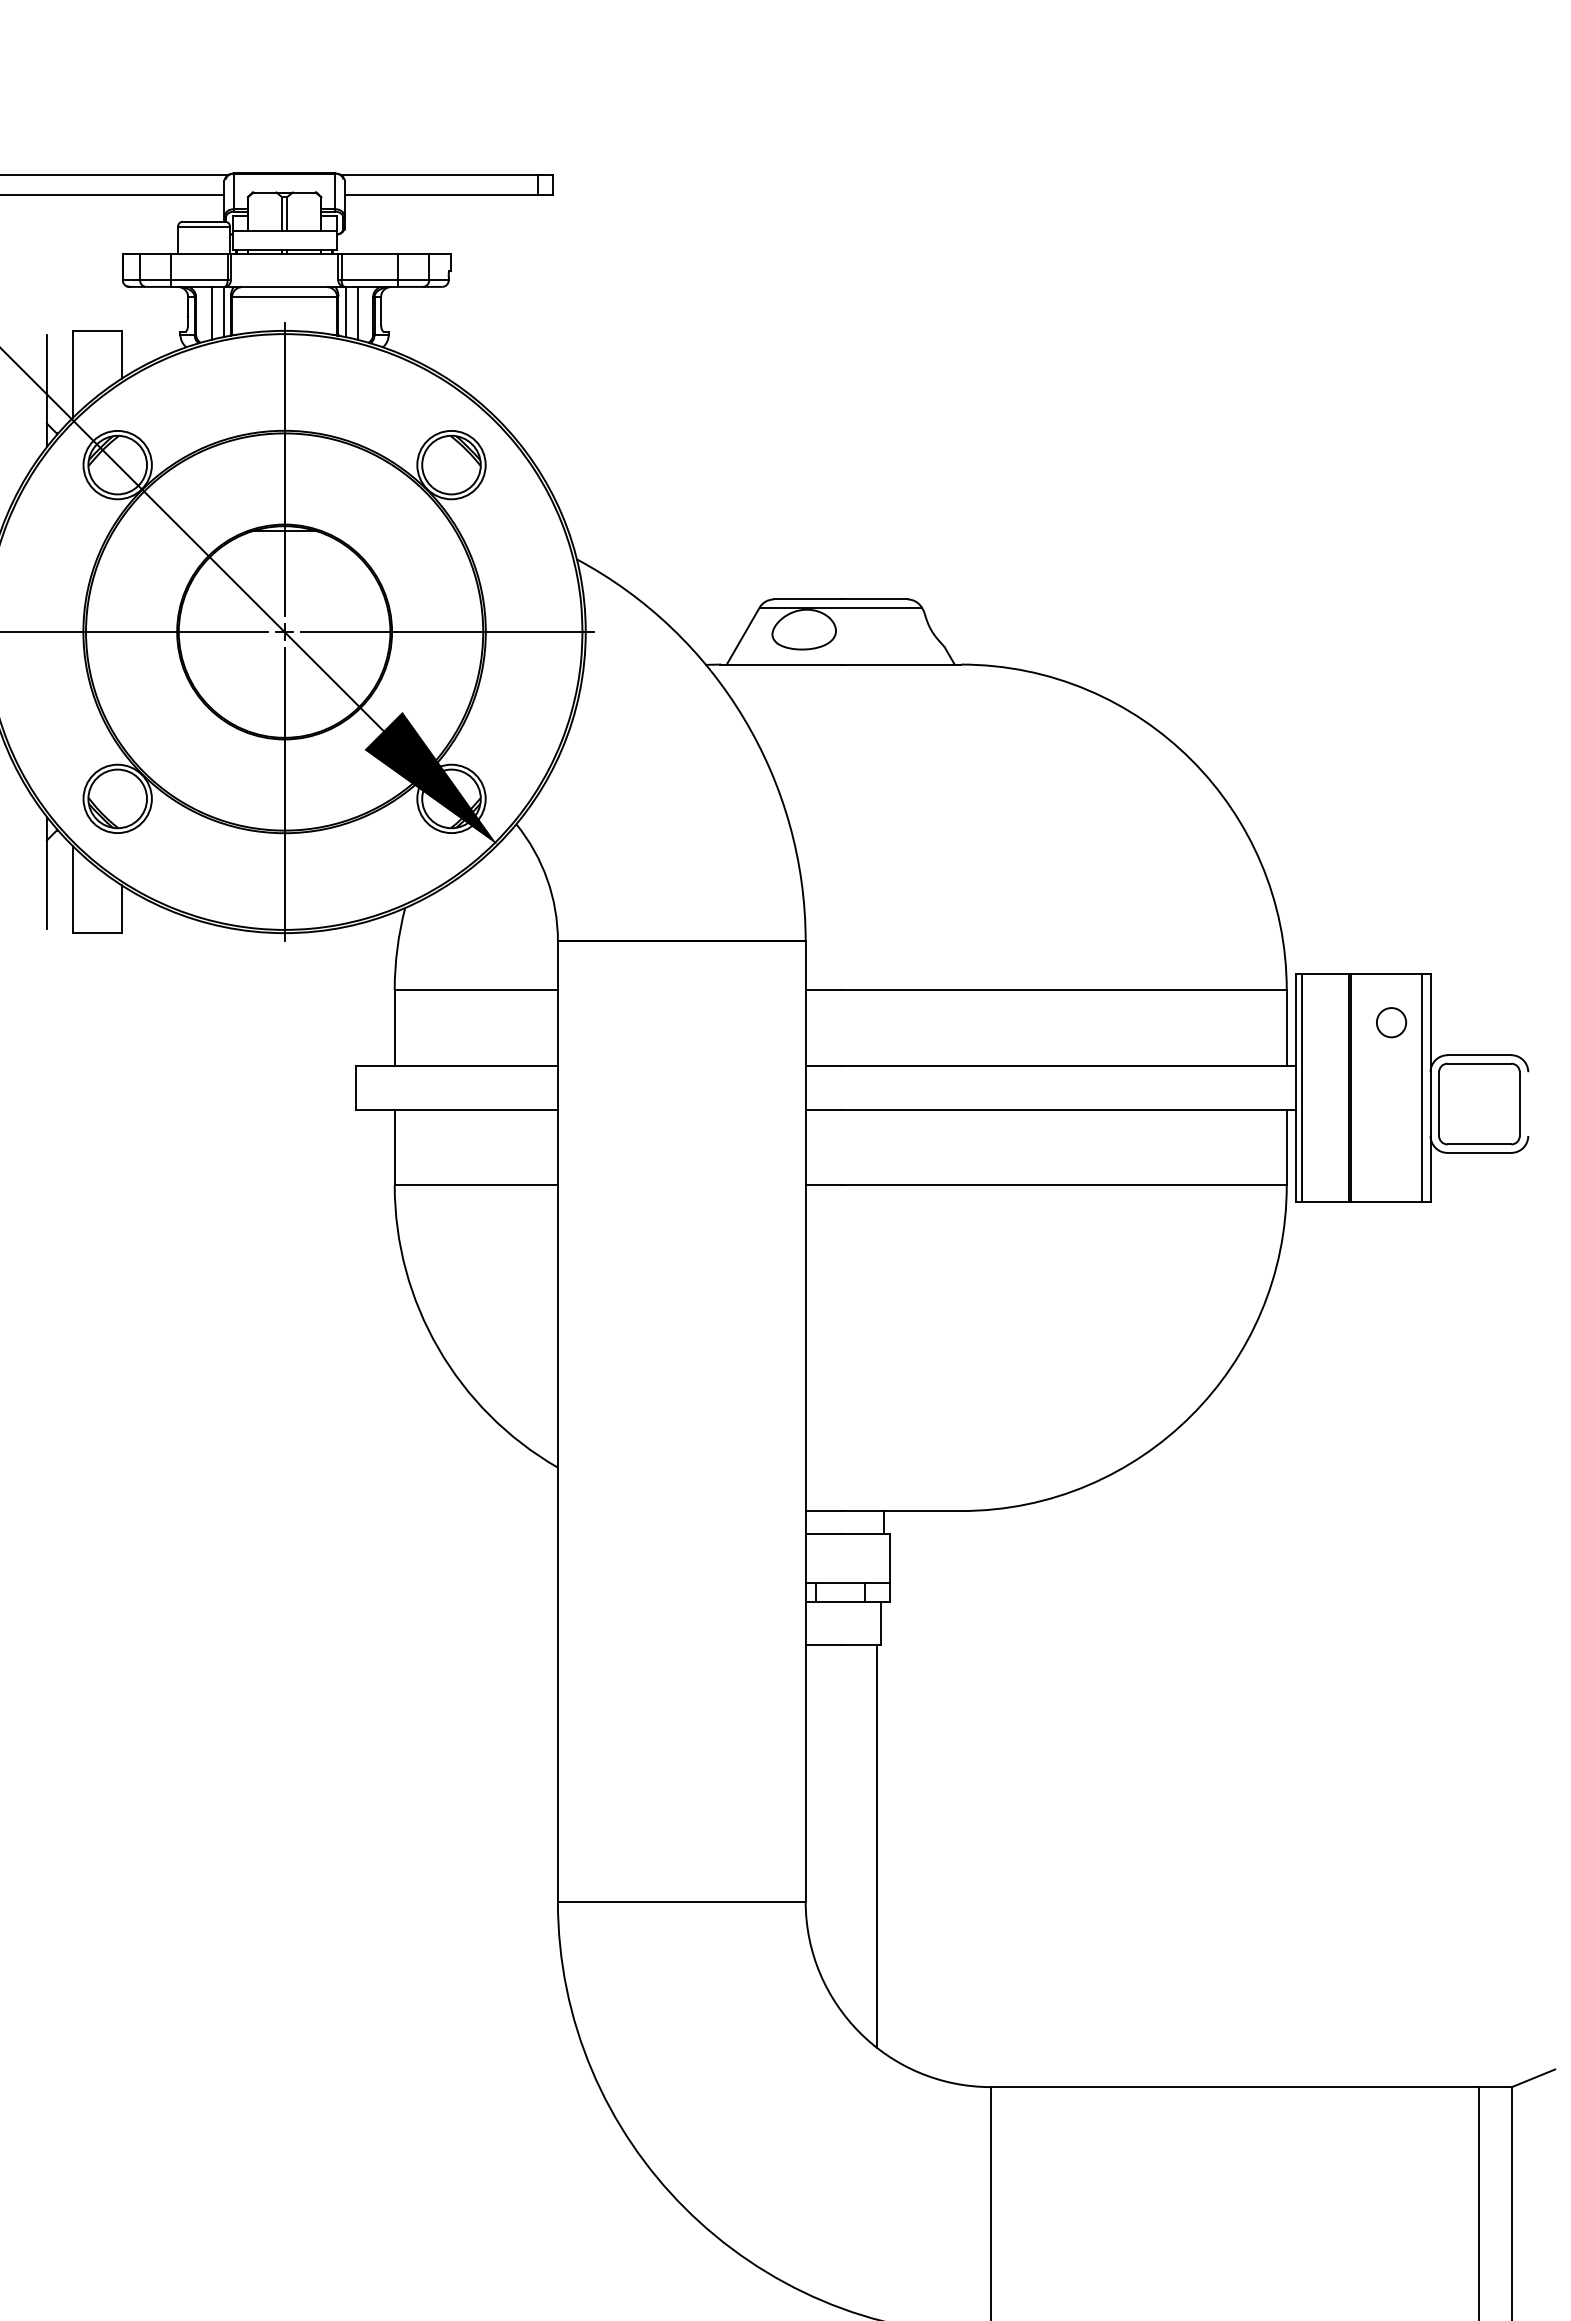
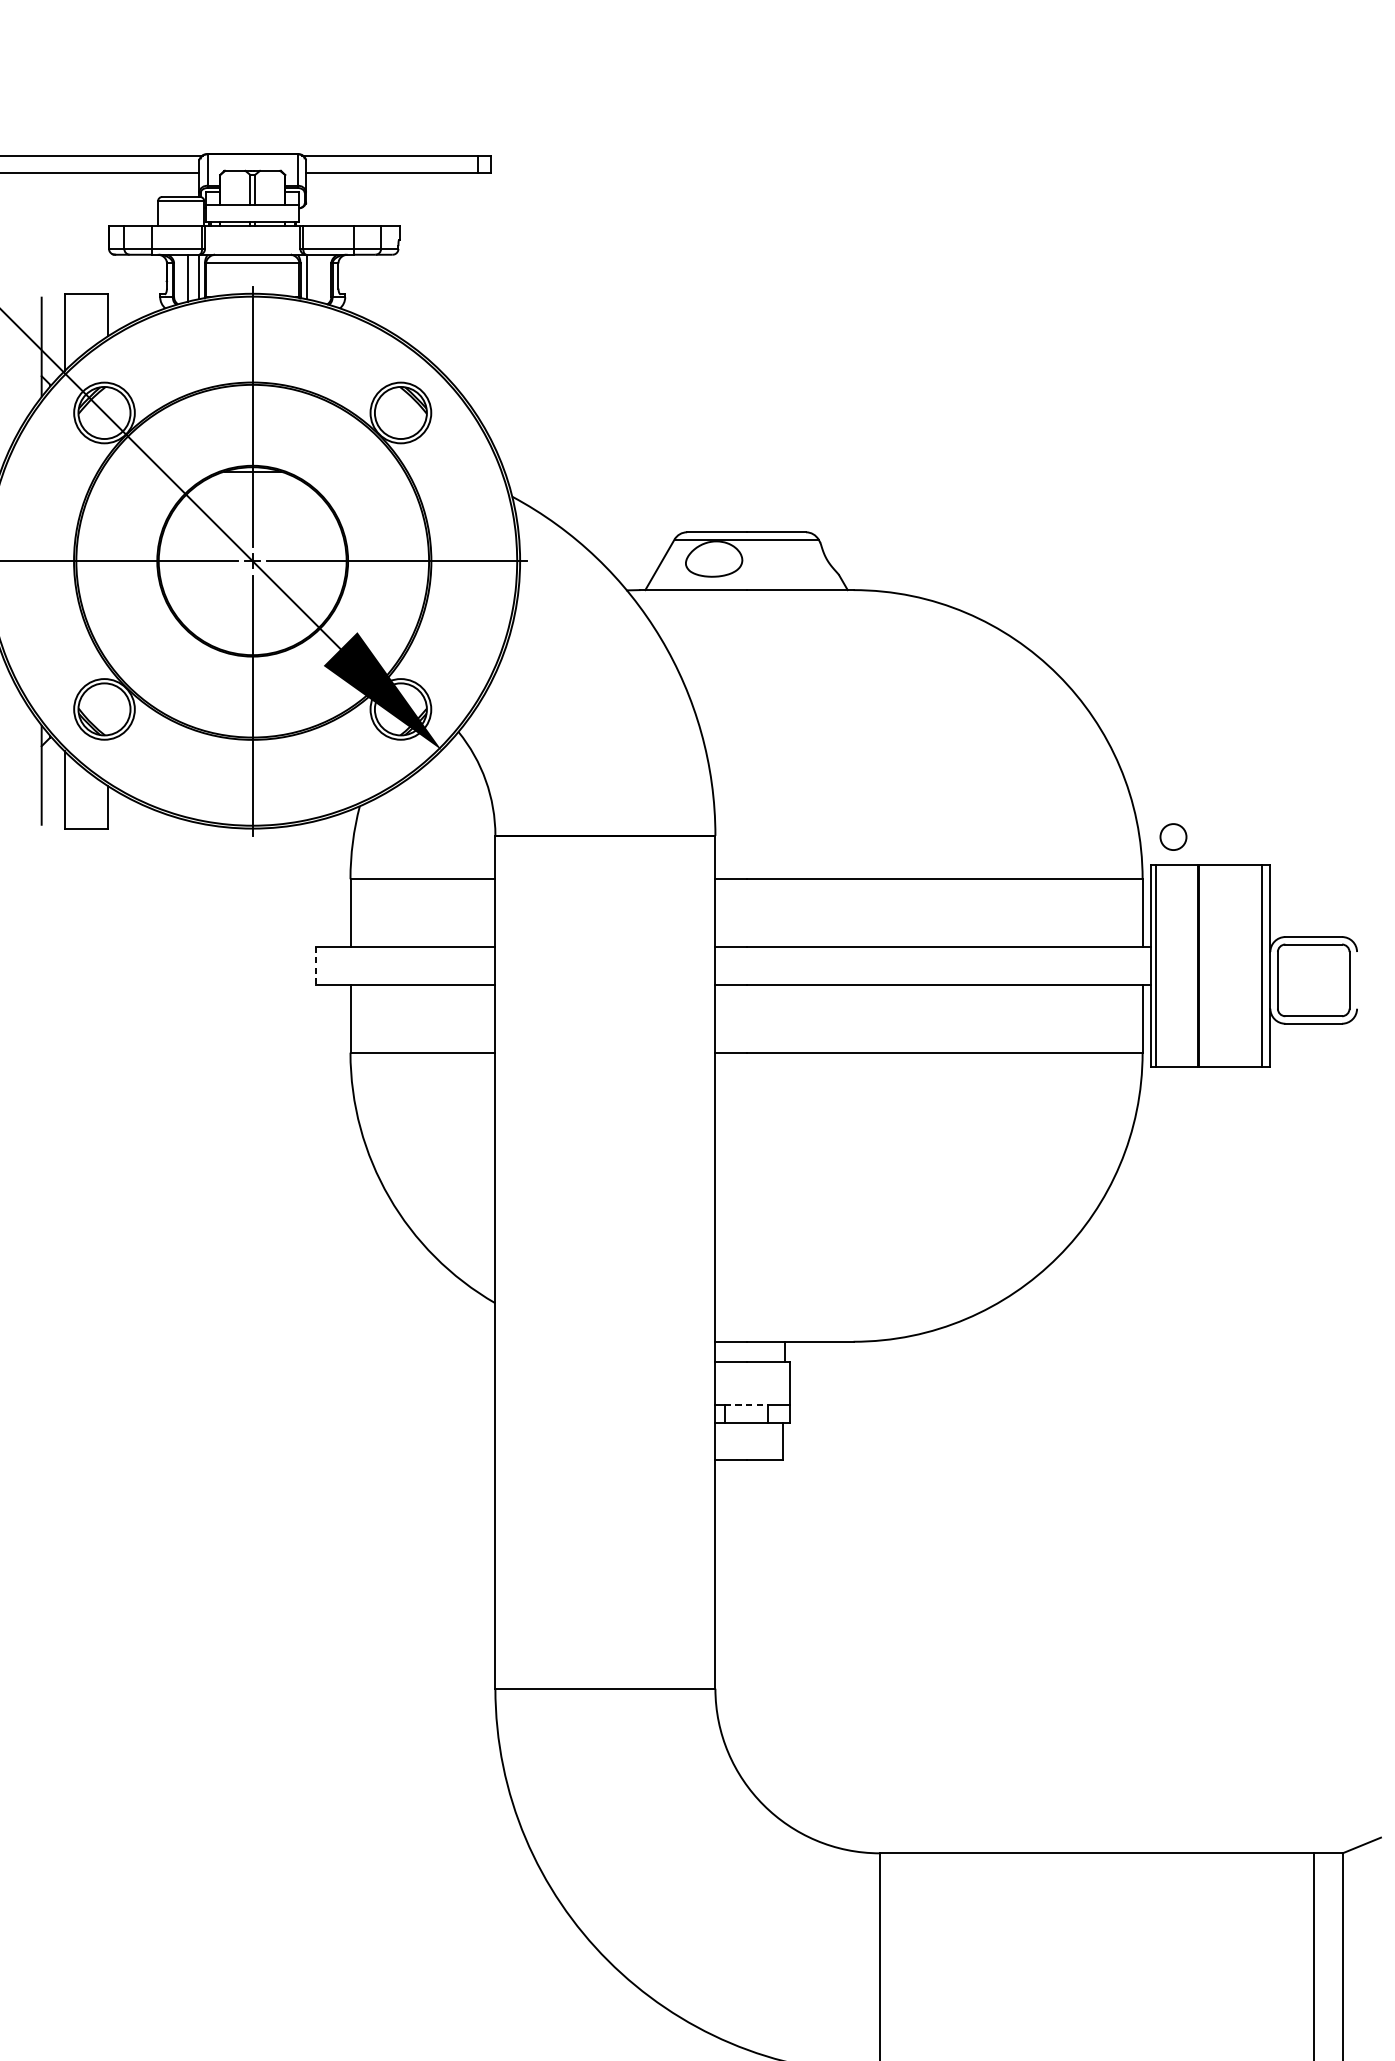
line: (357, 312) -> (317, 277), removed
circle: (1391, 1022) -> (1173, 836), moved
line: (355, 1087) -> (315, 965), solid -> dashed
line: (841, 1582) -> (747, 1405), solid -> dashed
line: (876, 1845) -> (778, 1638), removed

